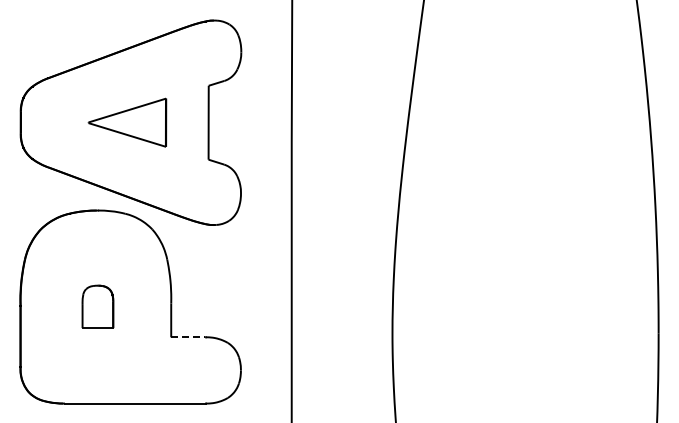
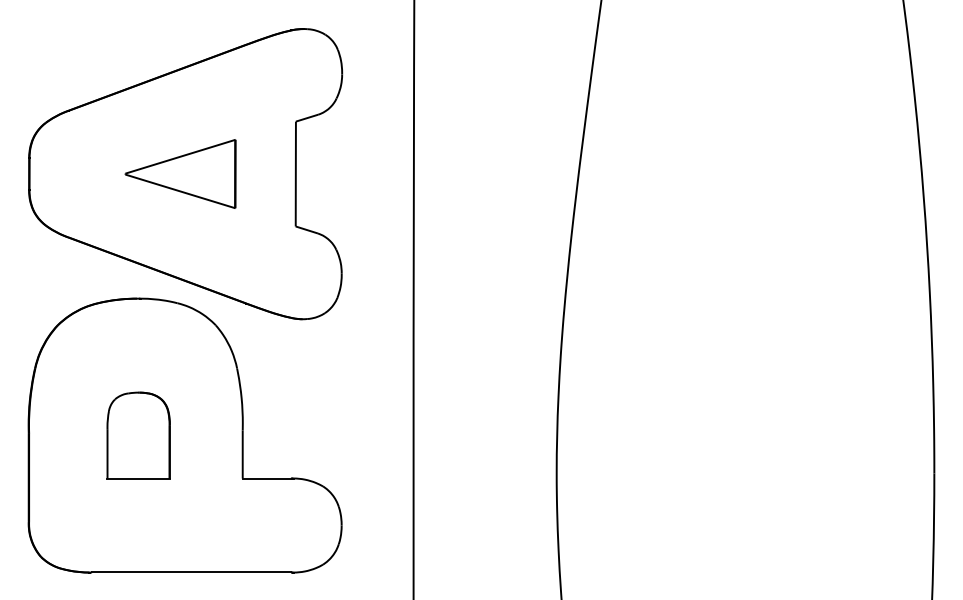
part: (97, 306) -> (138, 434), size x1.43
line: (188, 337) -> (267, 478), dashed -> solid

